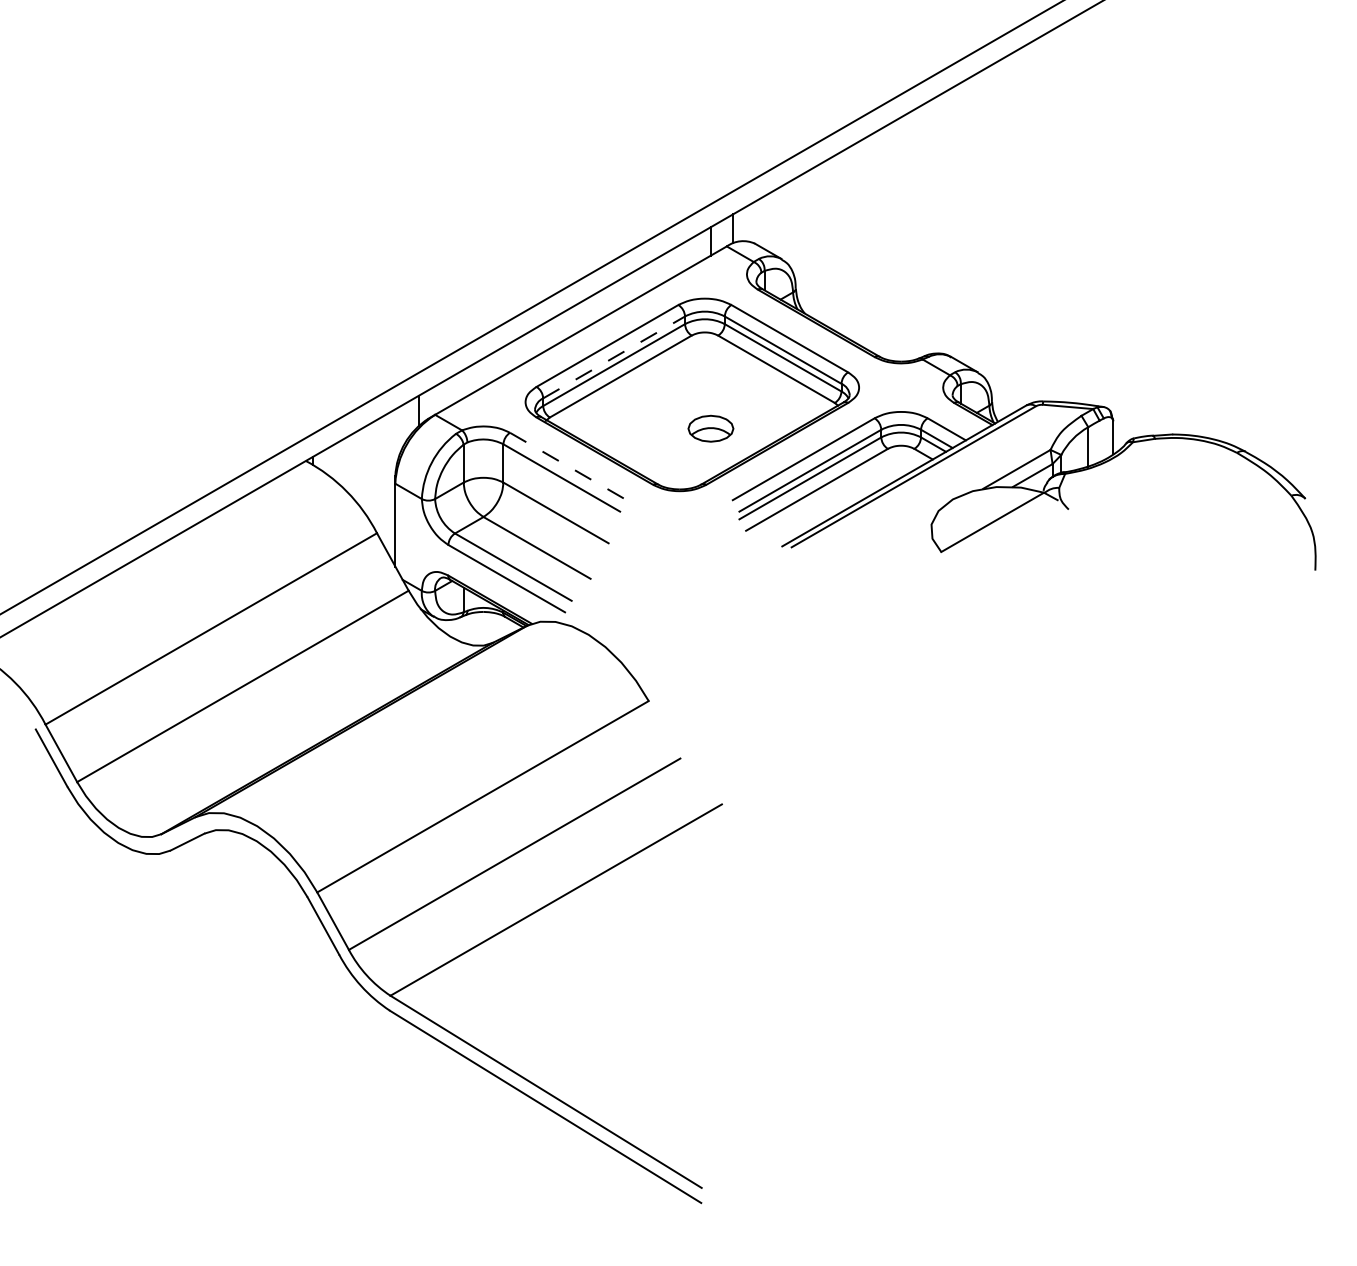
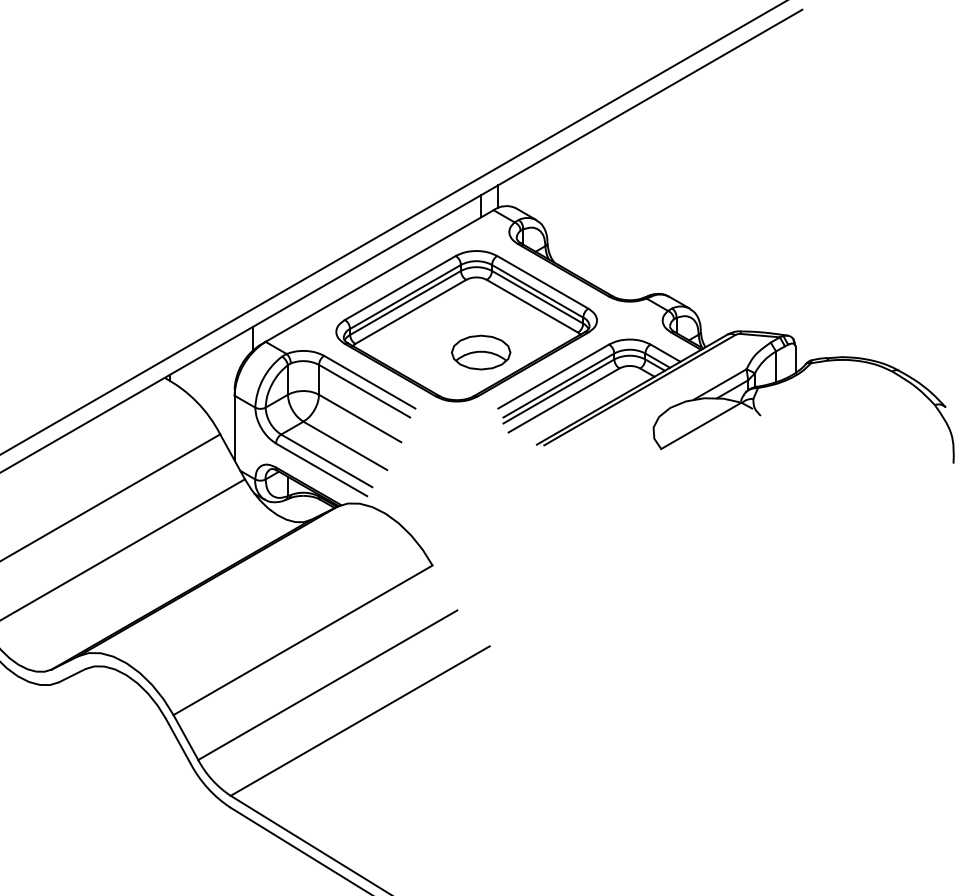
line: (614, 357) -> (405, 297), dashed -> solid
part: (710, 428) -> (480, 352), size x1.67
line: (568, 466) -> (369, 382), dashed -> solid

